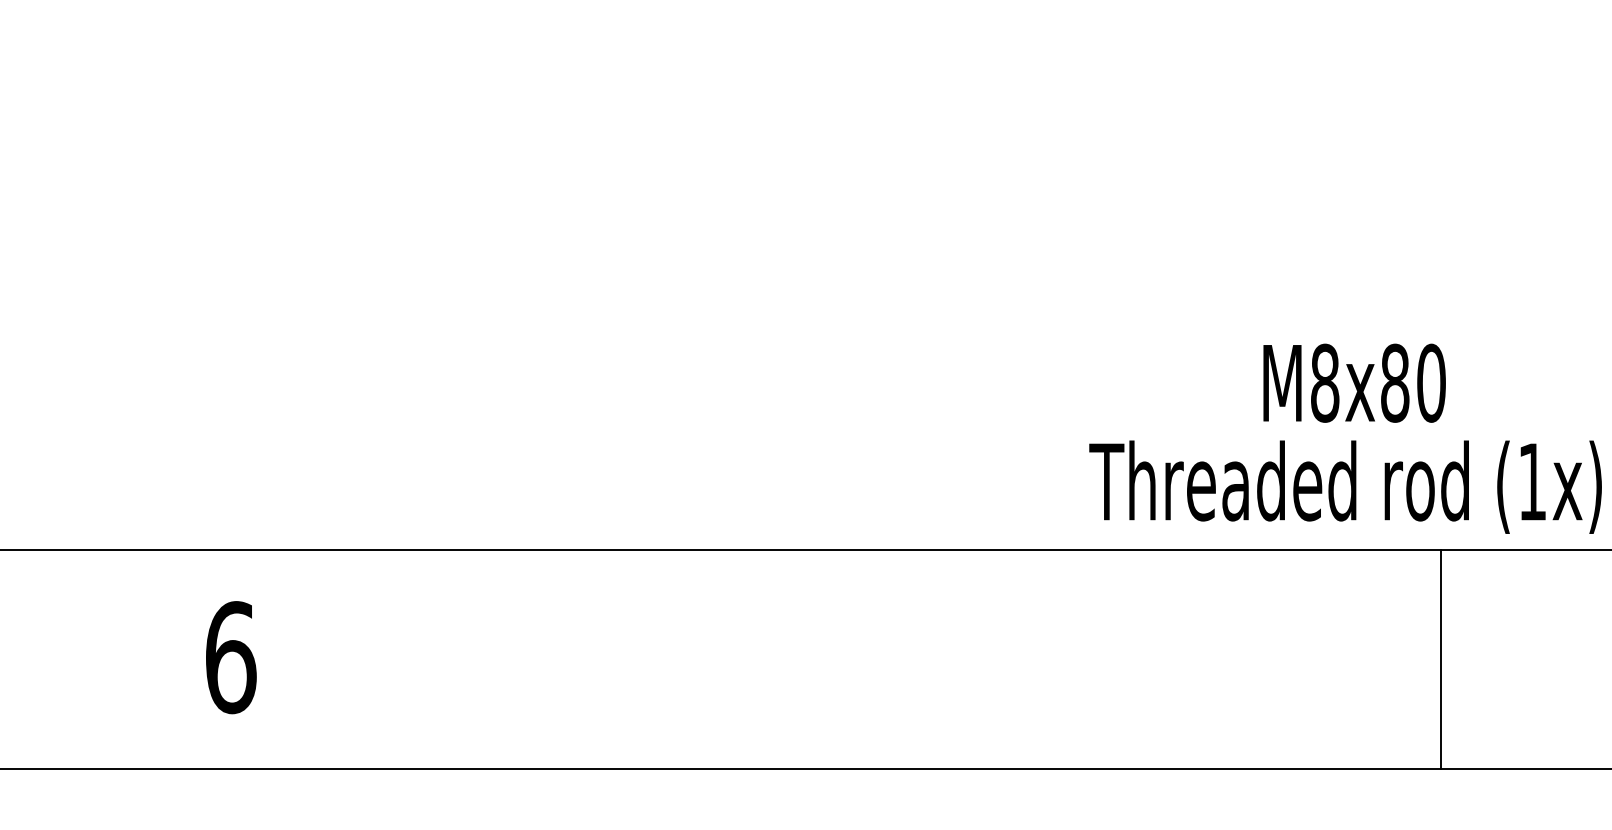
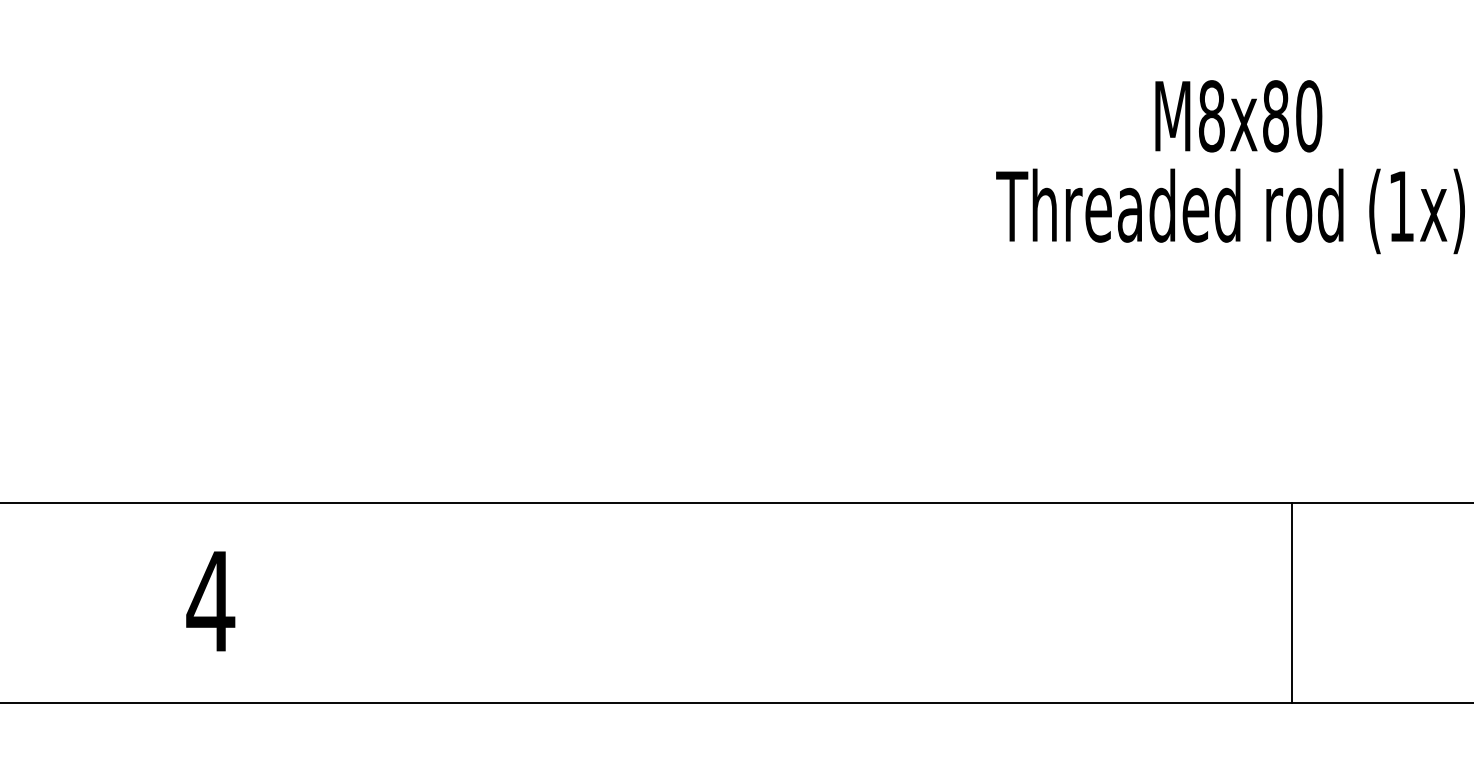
text: (1345, 438) -> (1230, 166), moved
text: (230, 657) -> (210, 601), 6 -> 4
line: (1441, 659) -> (1292, 603), moved

